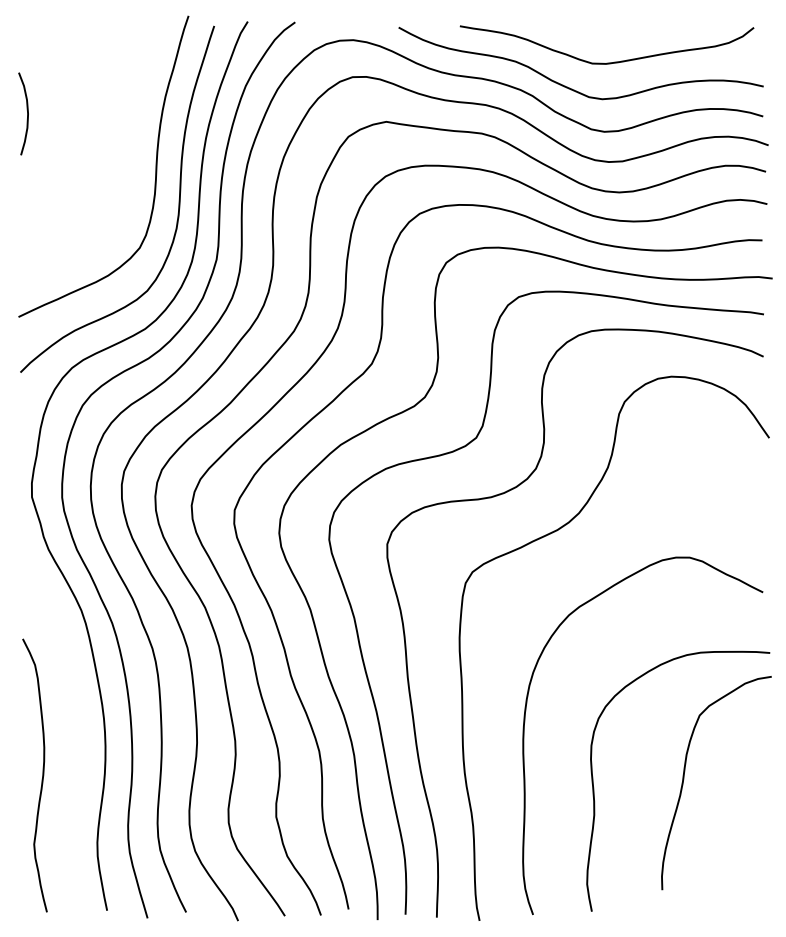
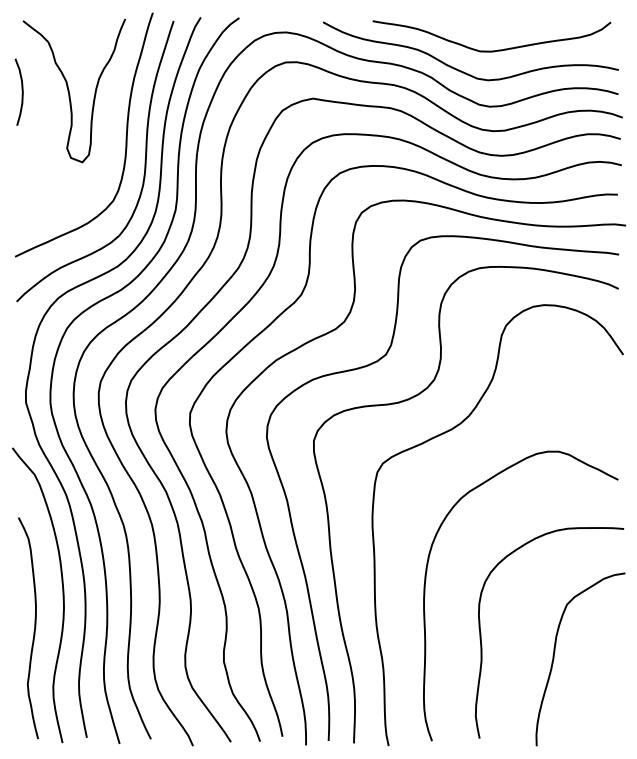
curve: (86, 115) -> (70, 93), added
curve: (77, 734) -> (62, 595), added
curve: (684, 779) -> (554, 656), moved

